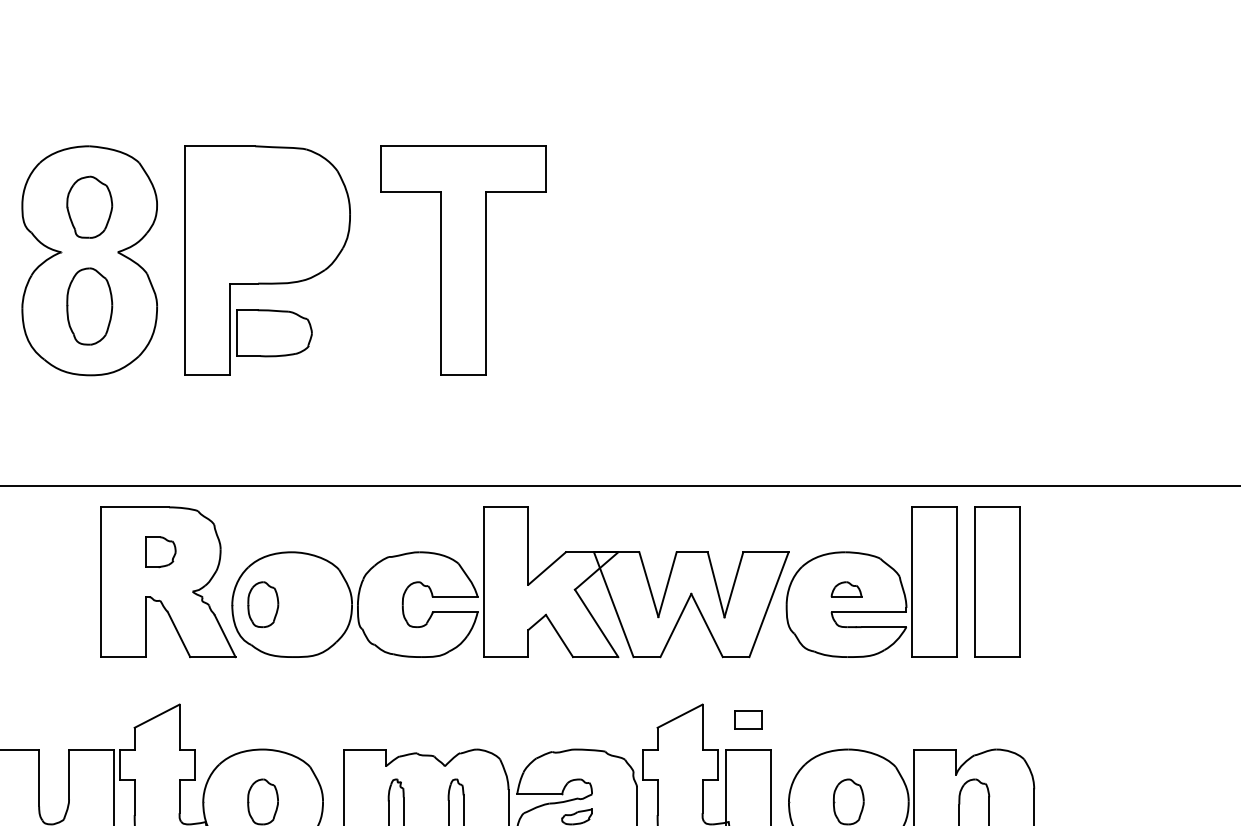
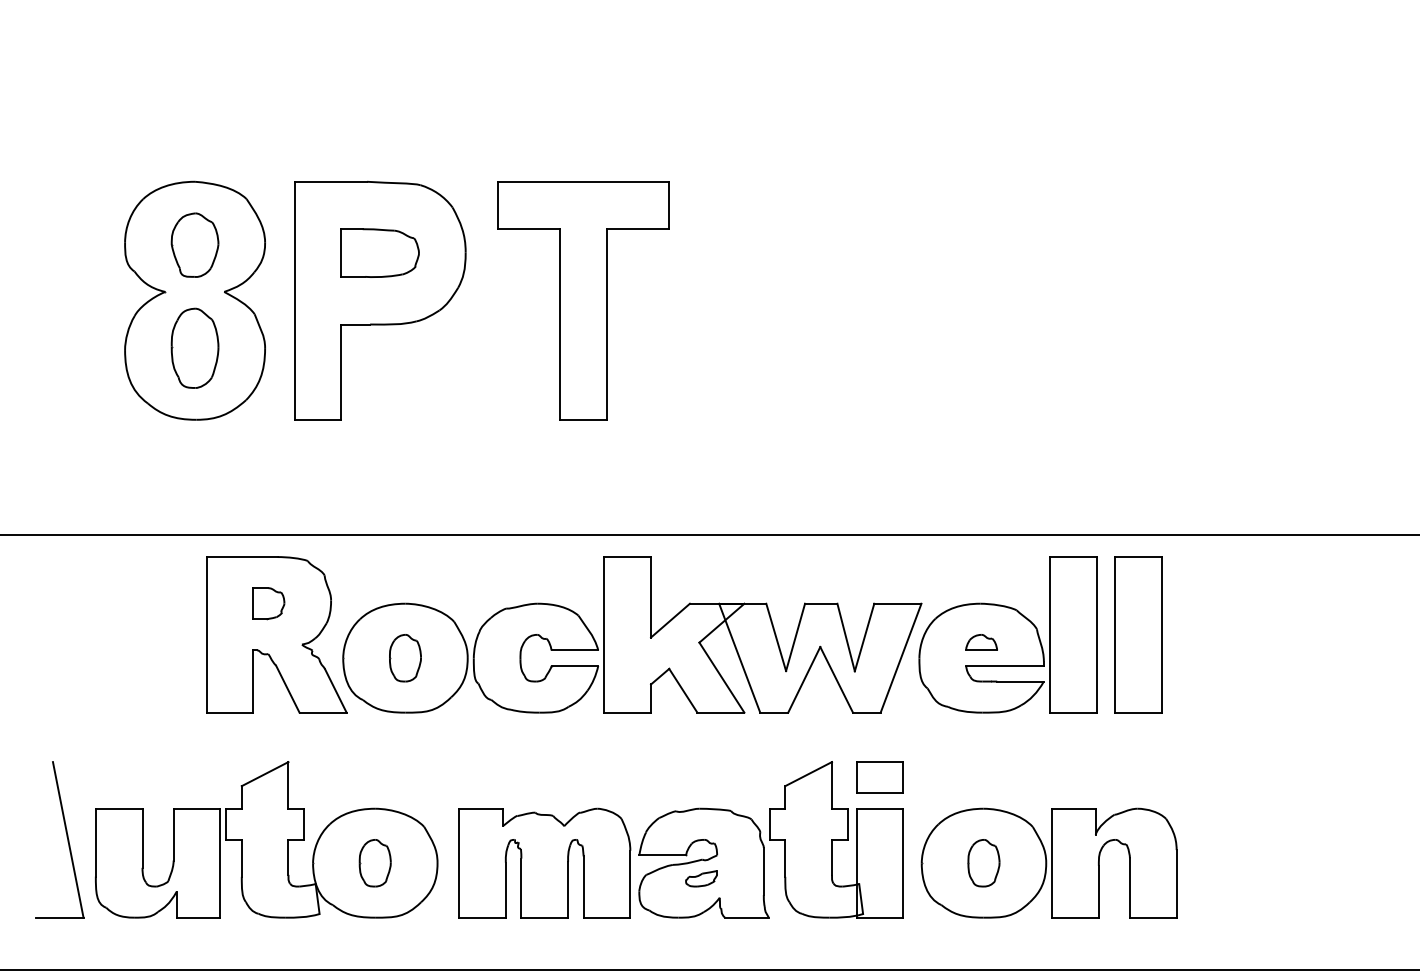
part: (273, 332) -> (379, 252), moved
part: (263, 604) -> (405, 658), moved
part: (748, 719) -> (879, 777), size x1.67

